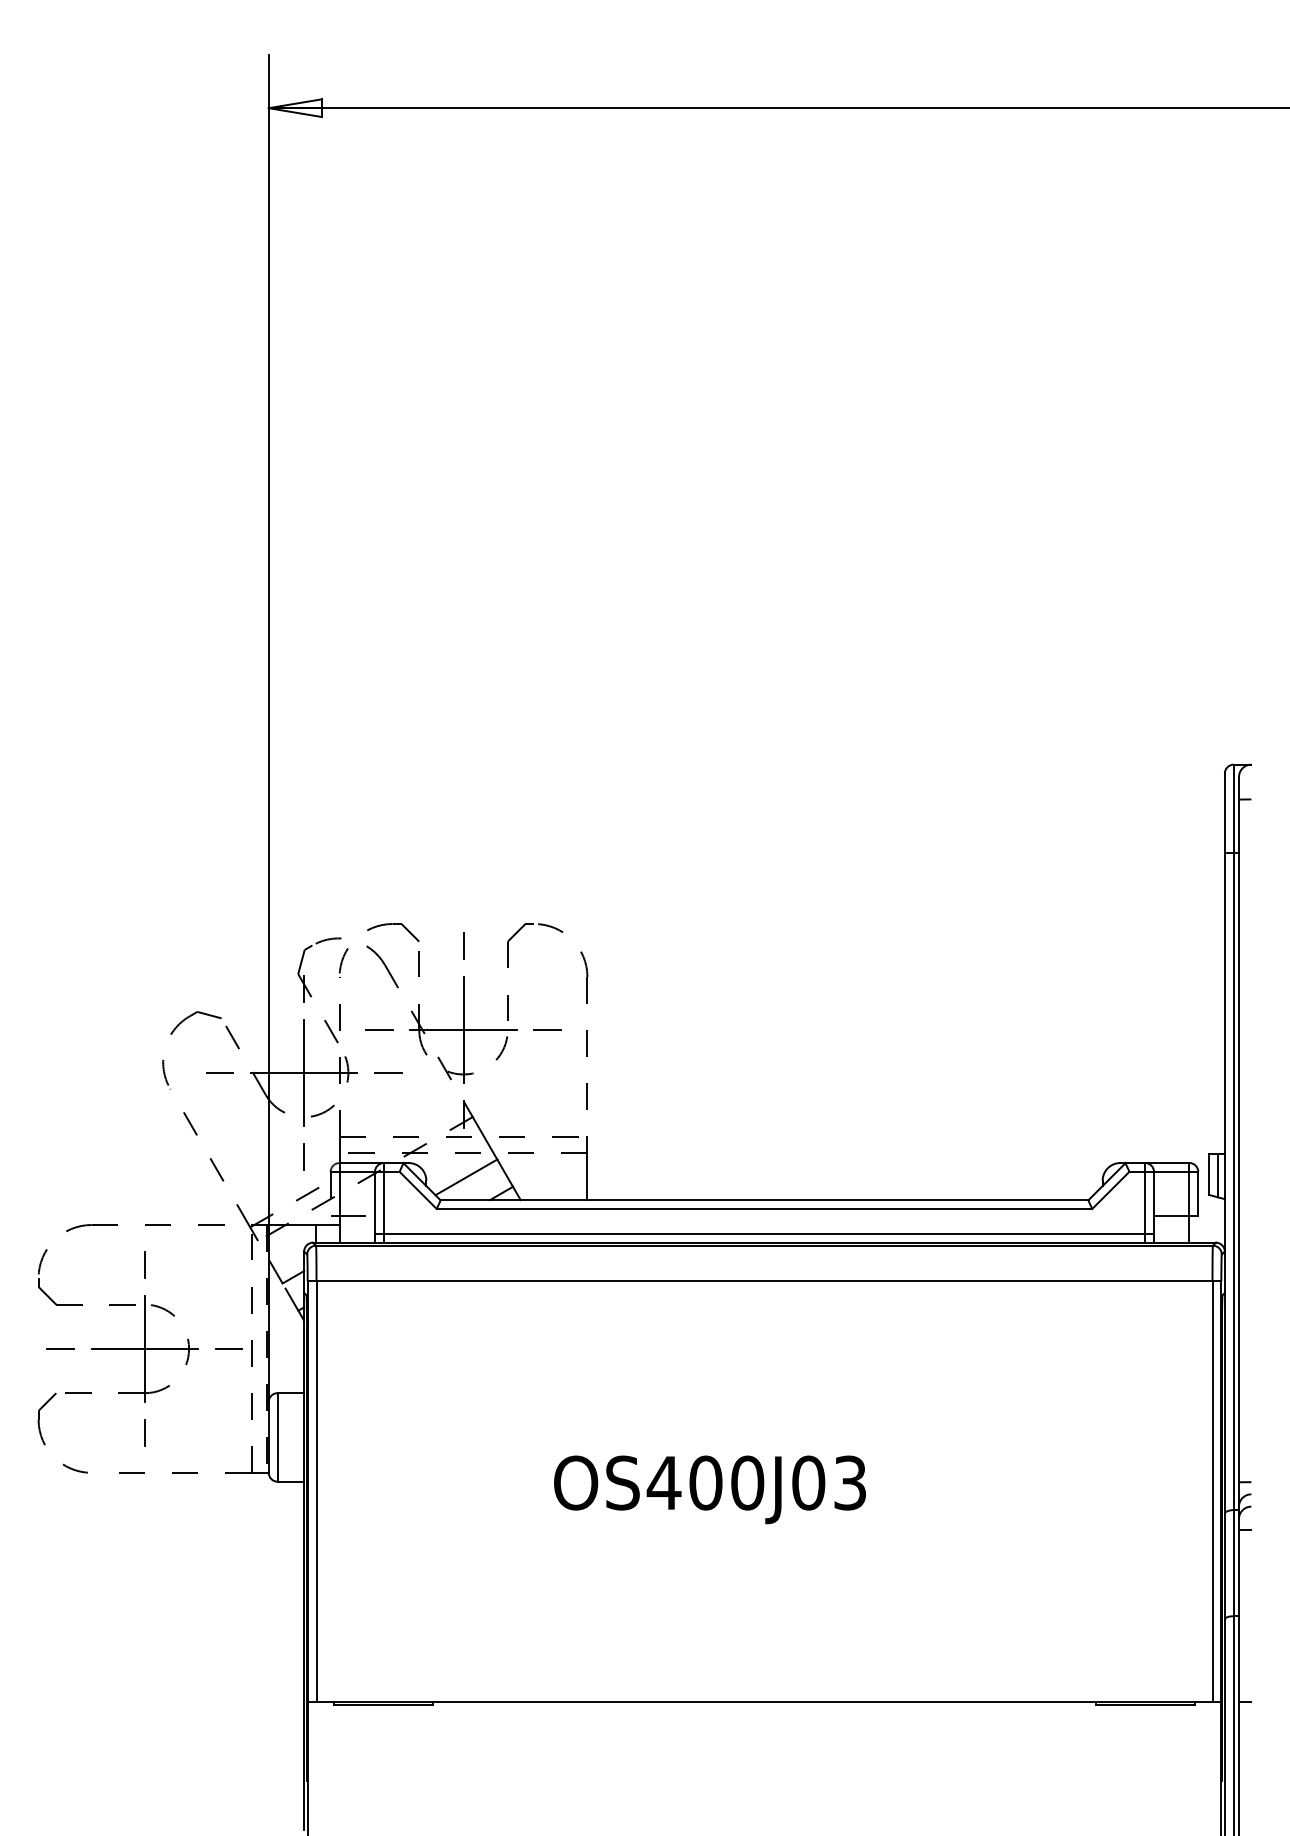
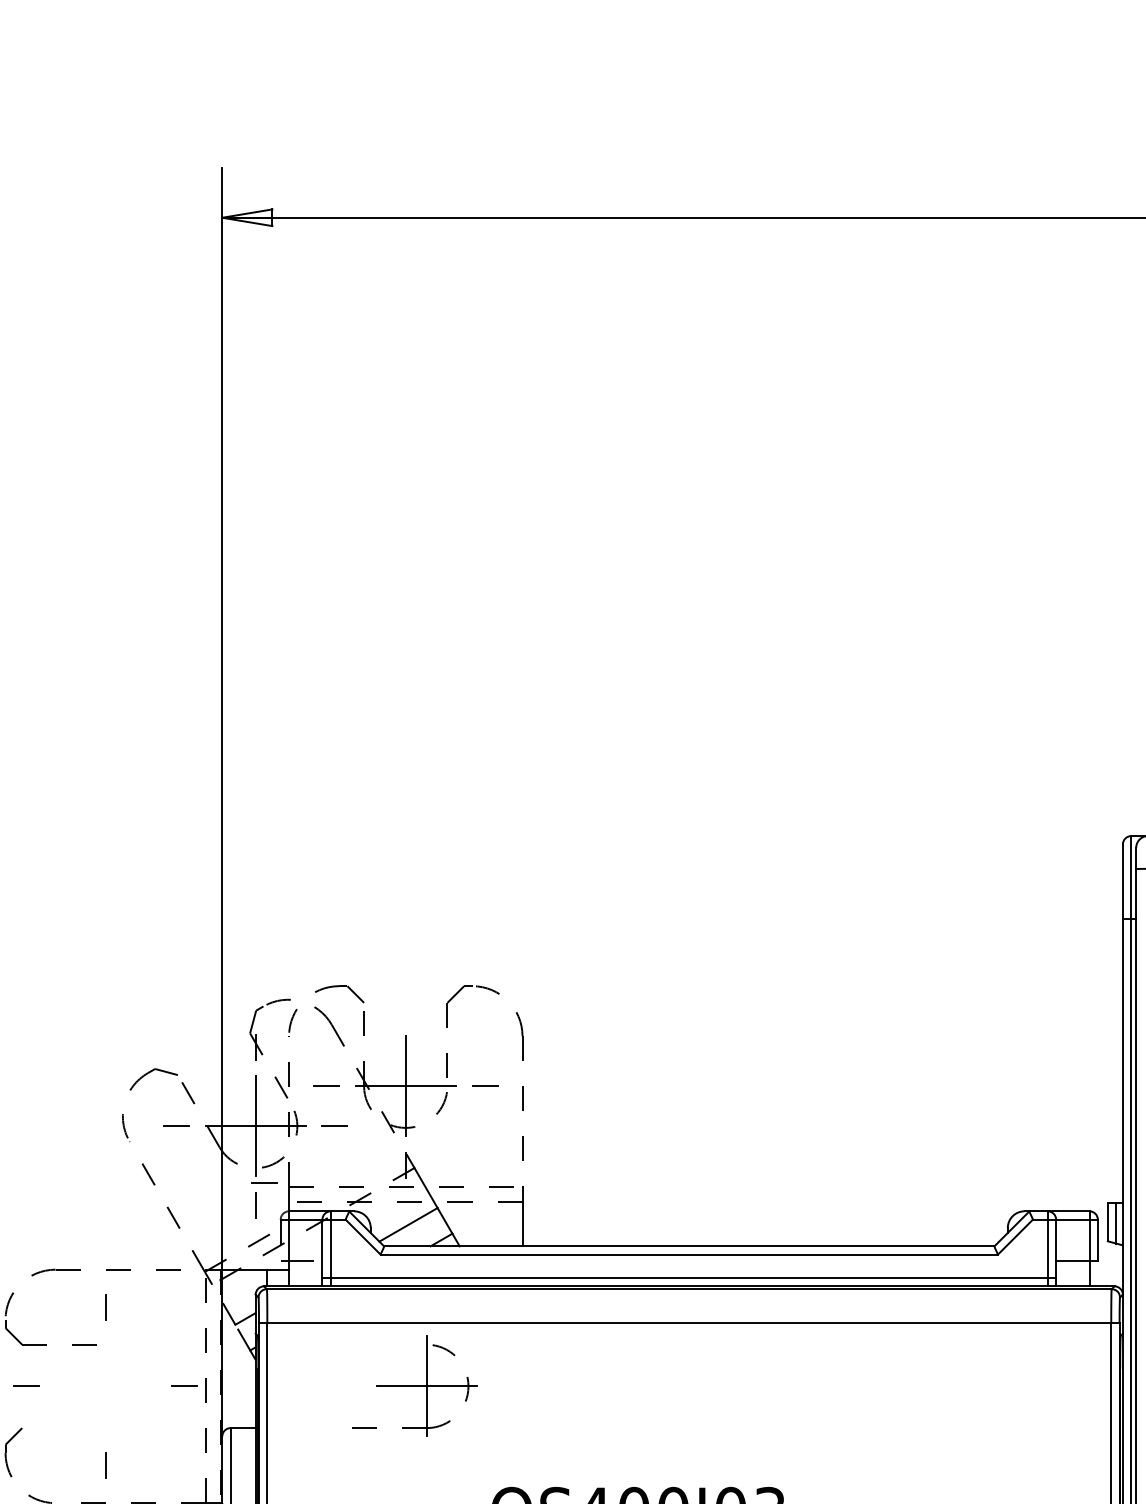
line: (463, 945) -> (405, 1006), removed
line: (313, 1132) -> (264, 1182), added
part: (131, 1348) -> (414, 1386), moved

